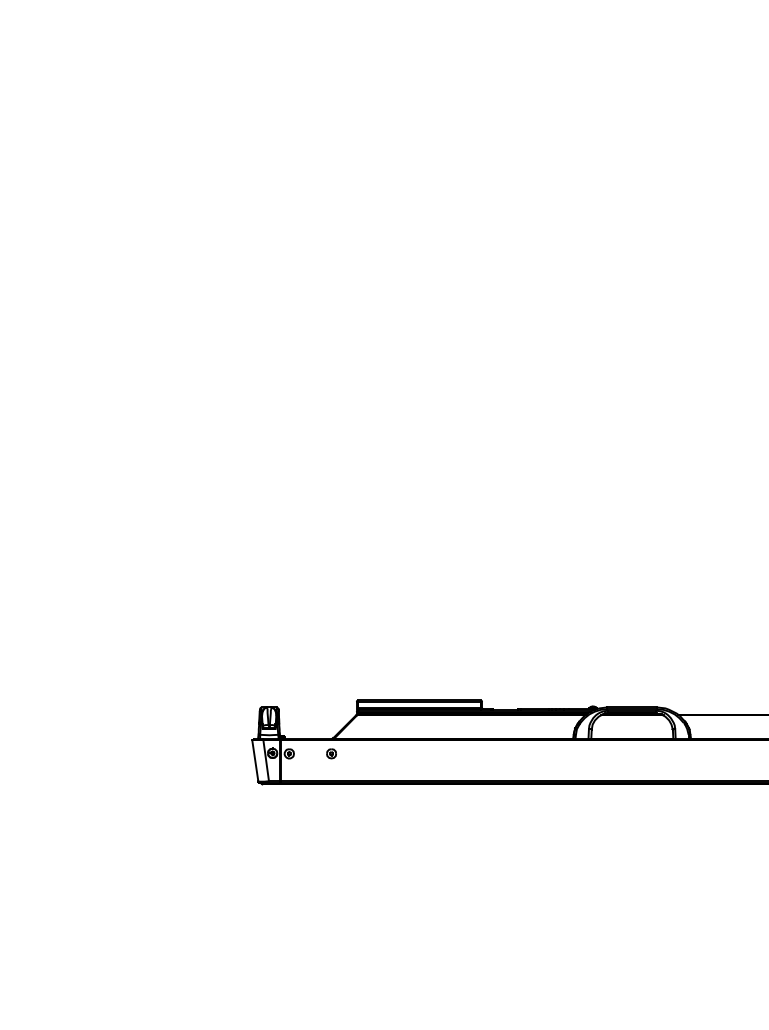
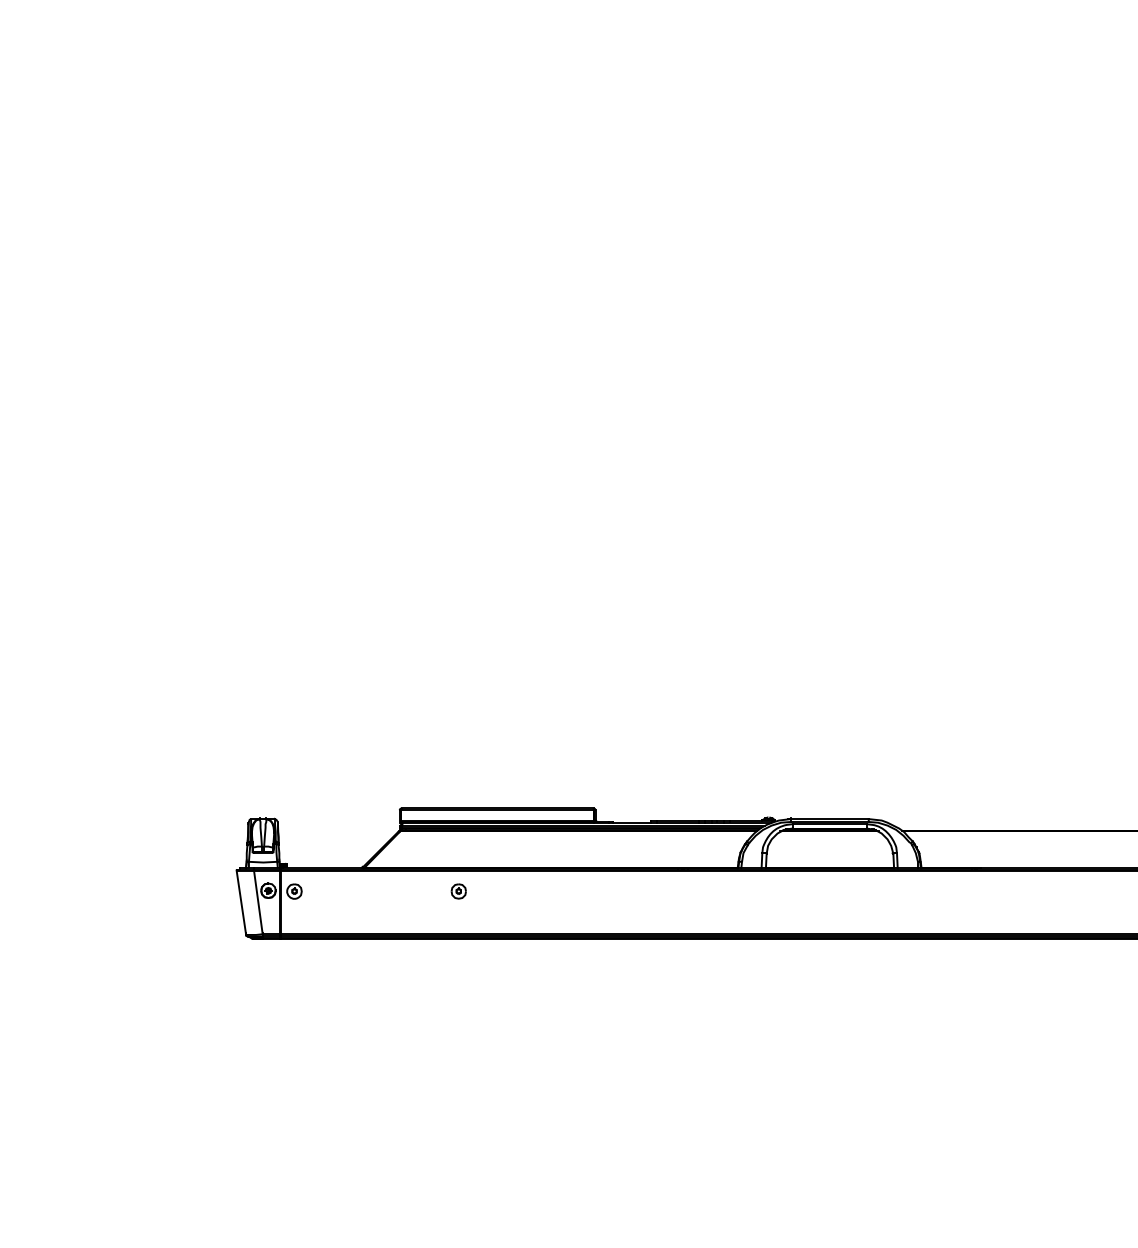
part: (331, 753) -> (458, 890), moved

